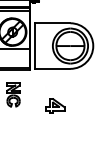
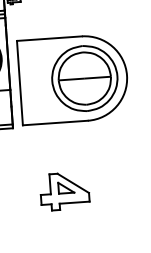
part: (55, 105) -> (64, 190), size x1.43

